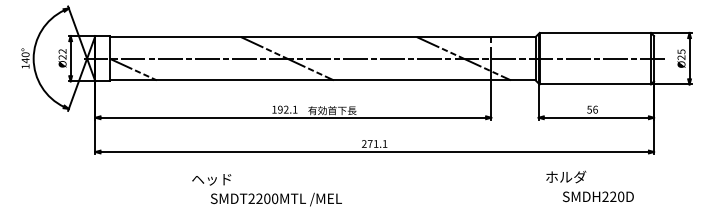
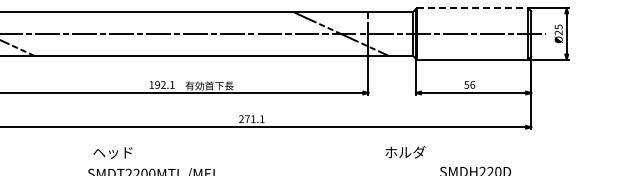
line: (595, 32) -> (472, 7), solid -> dashed
line: (286, 58) -> (163, 33), removed
text: (566, 176) -> (405, 151), moved
text: (211, 179) -> (112, 152), moved

